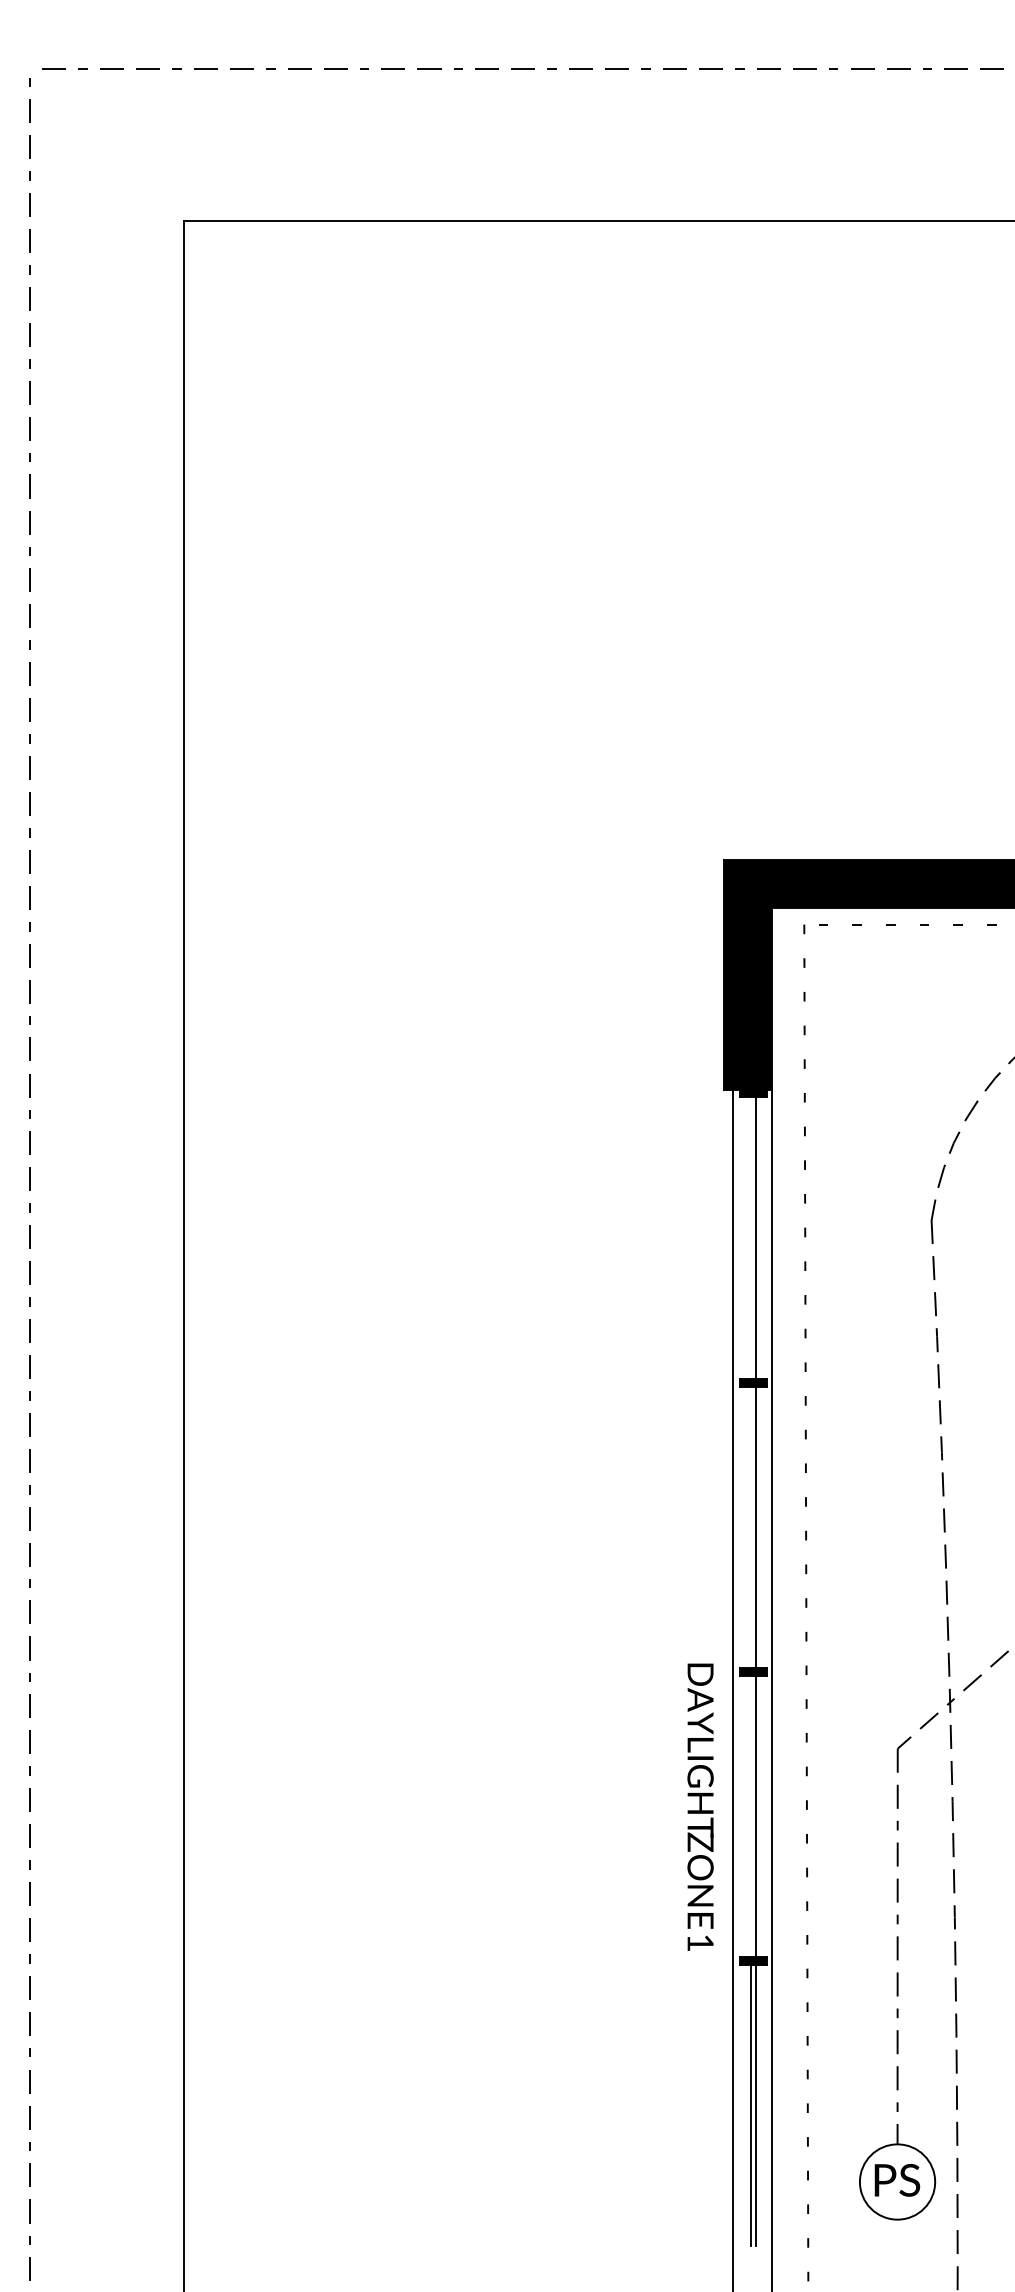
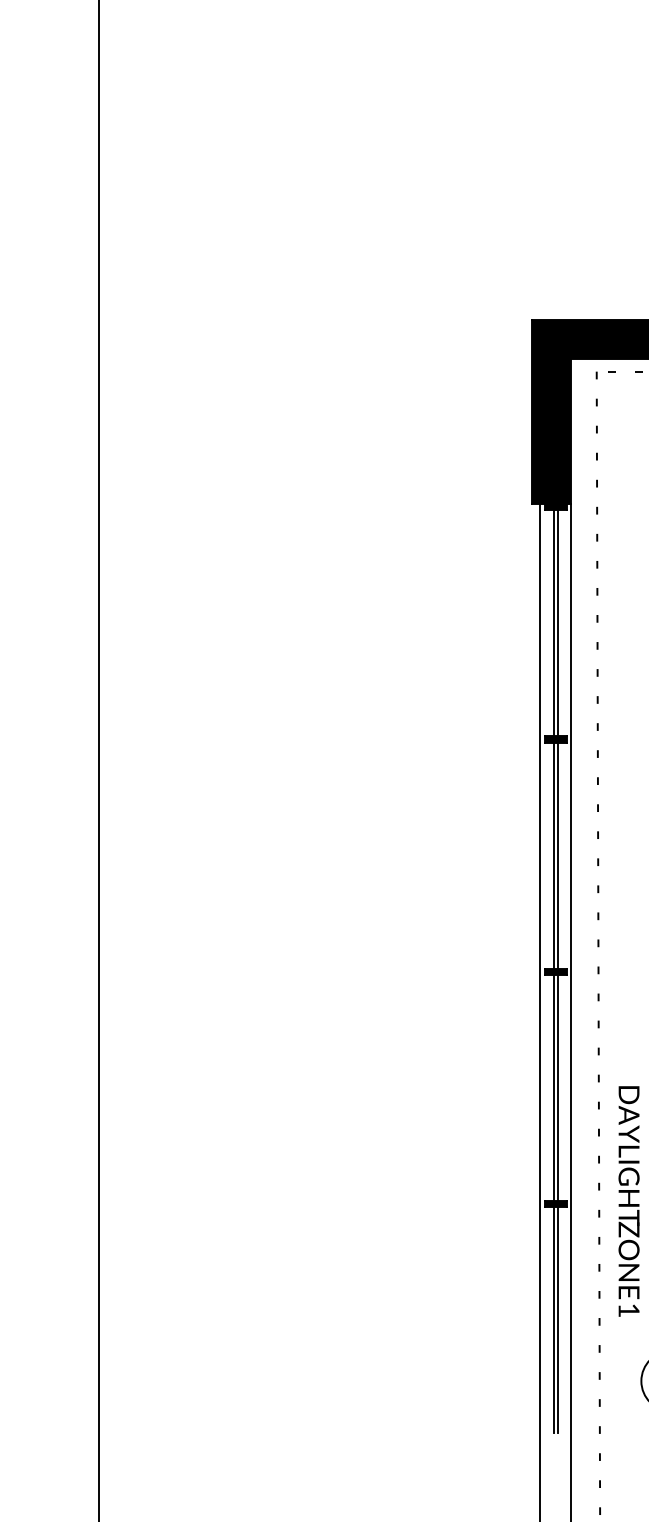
line: (751, 1237) -> (554, 622), added
line: (751, 1527) -> (554, 855), added
text: (700, 1806) -> (628, 1200), moved
line: (751, 1816) -> (554, 1087), added

